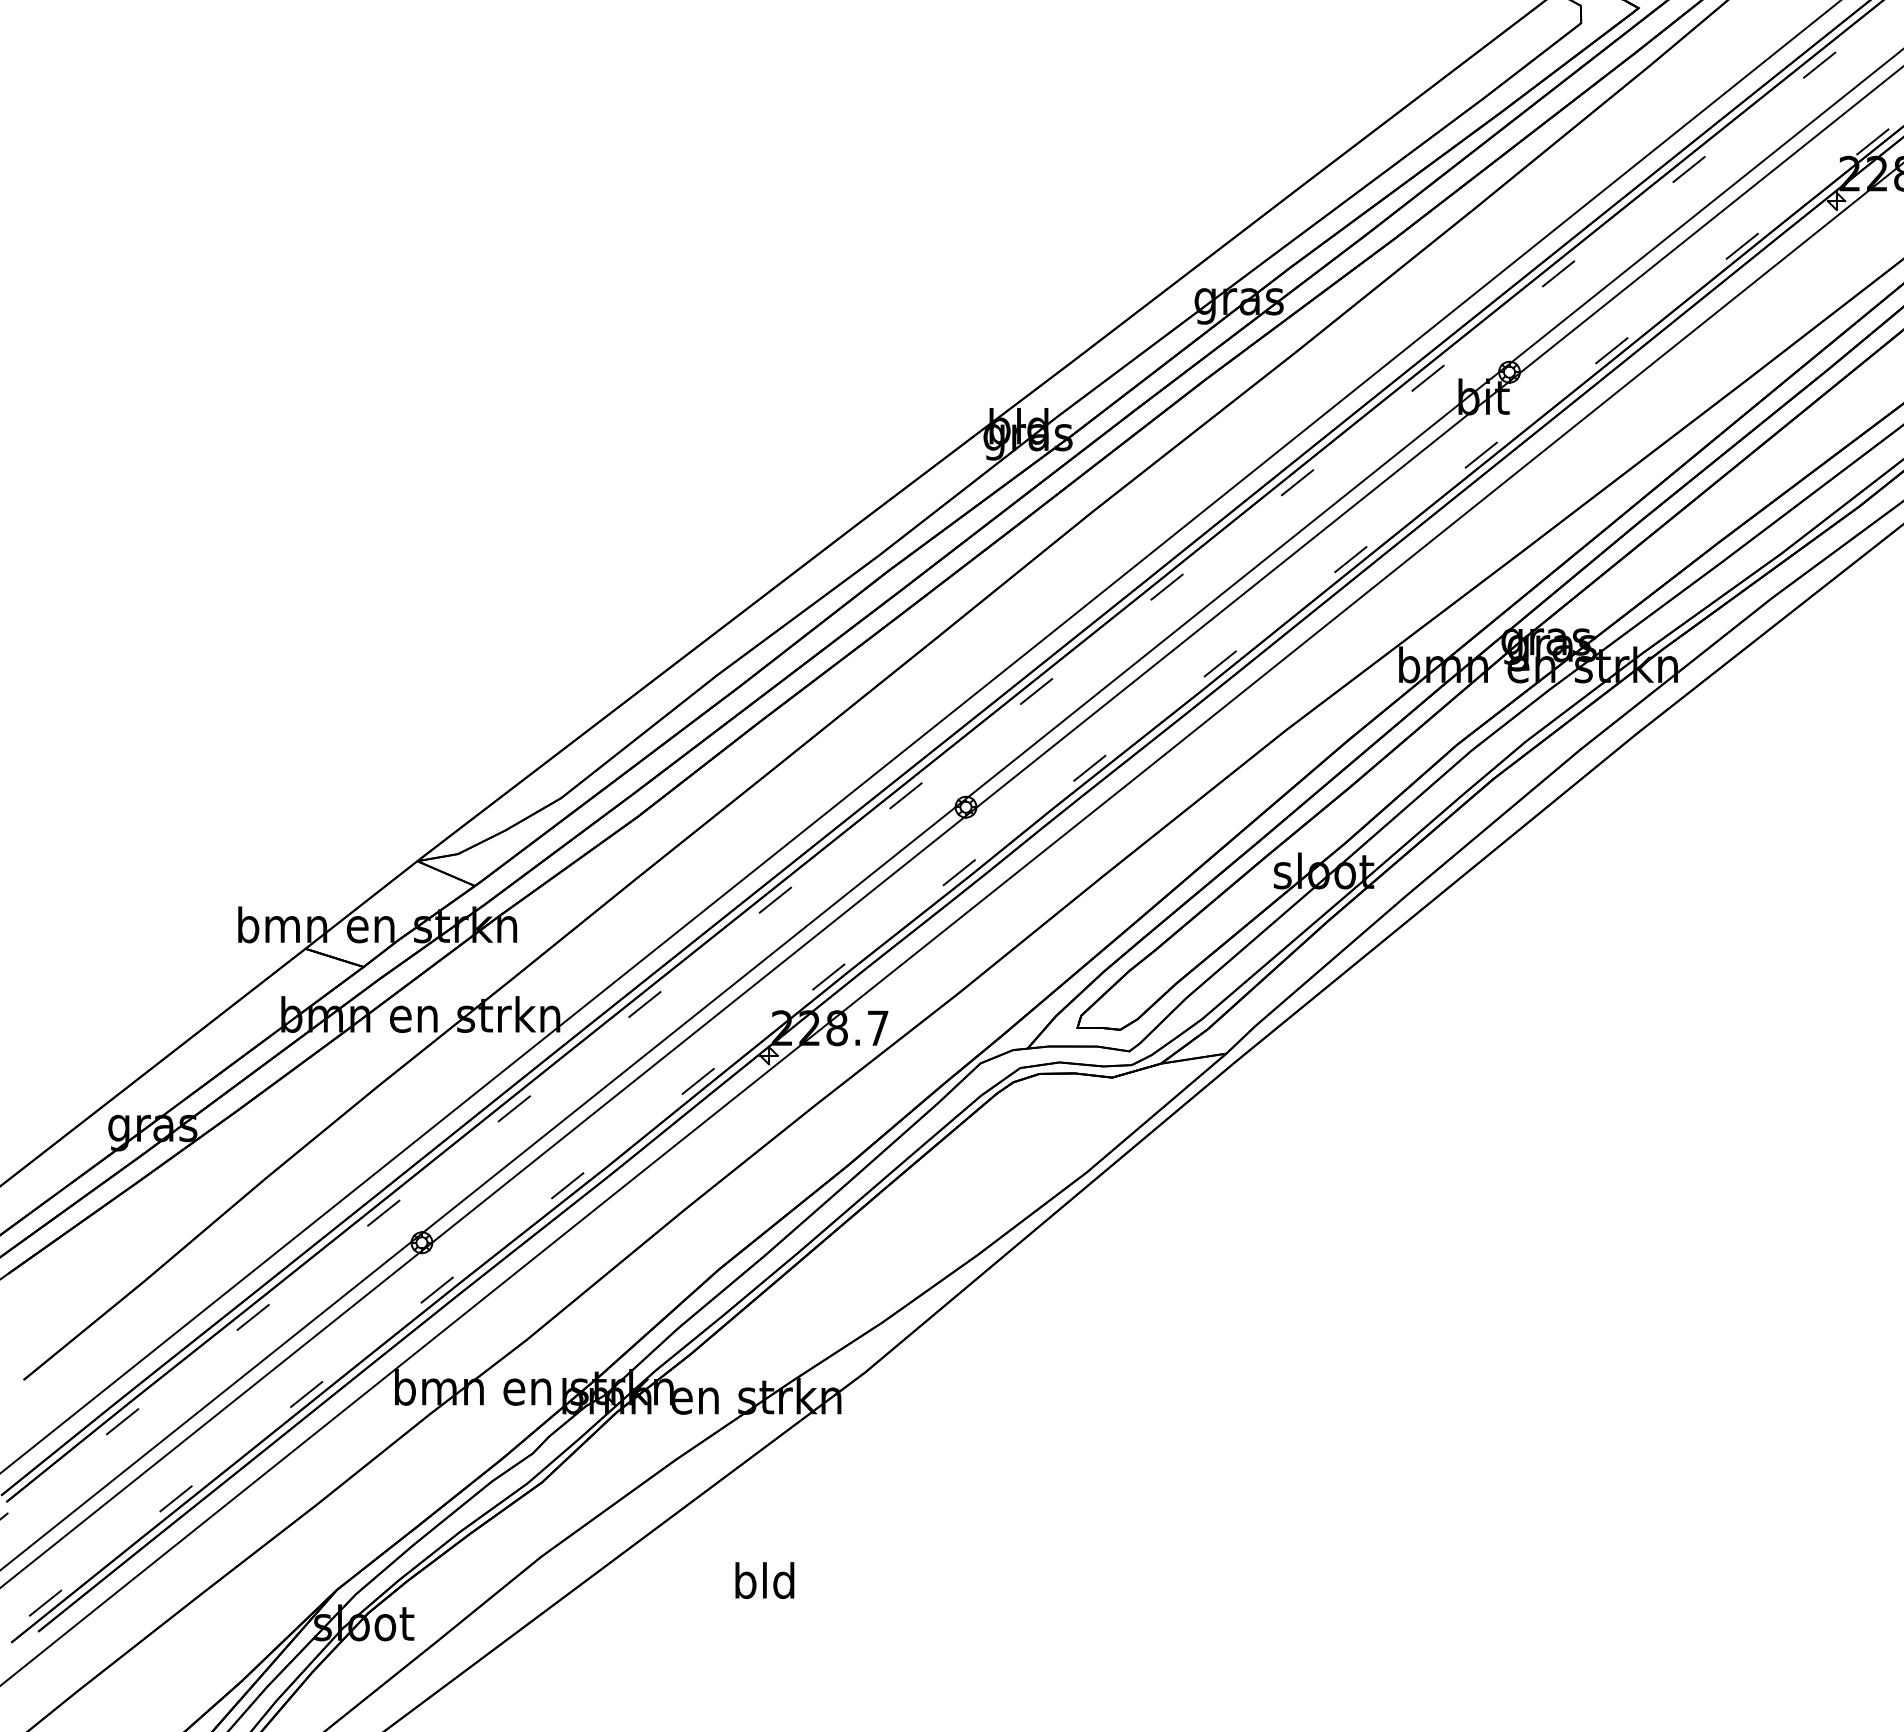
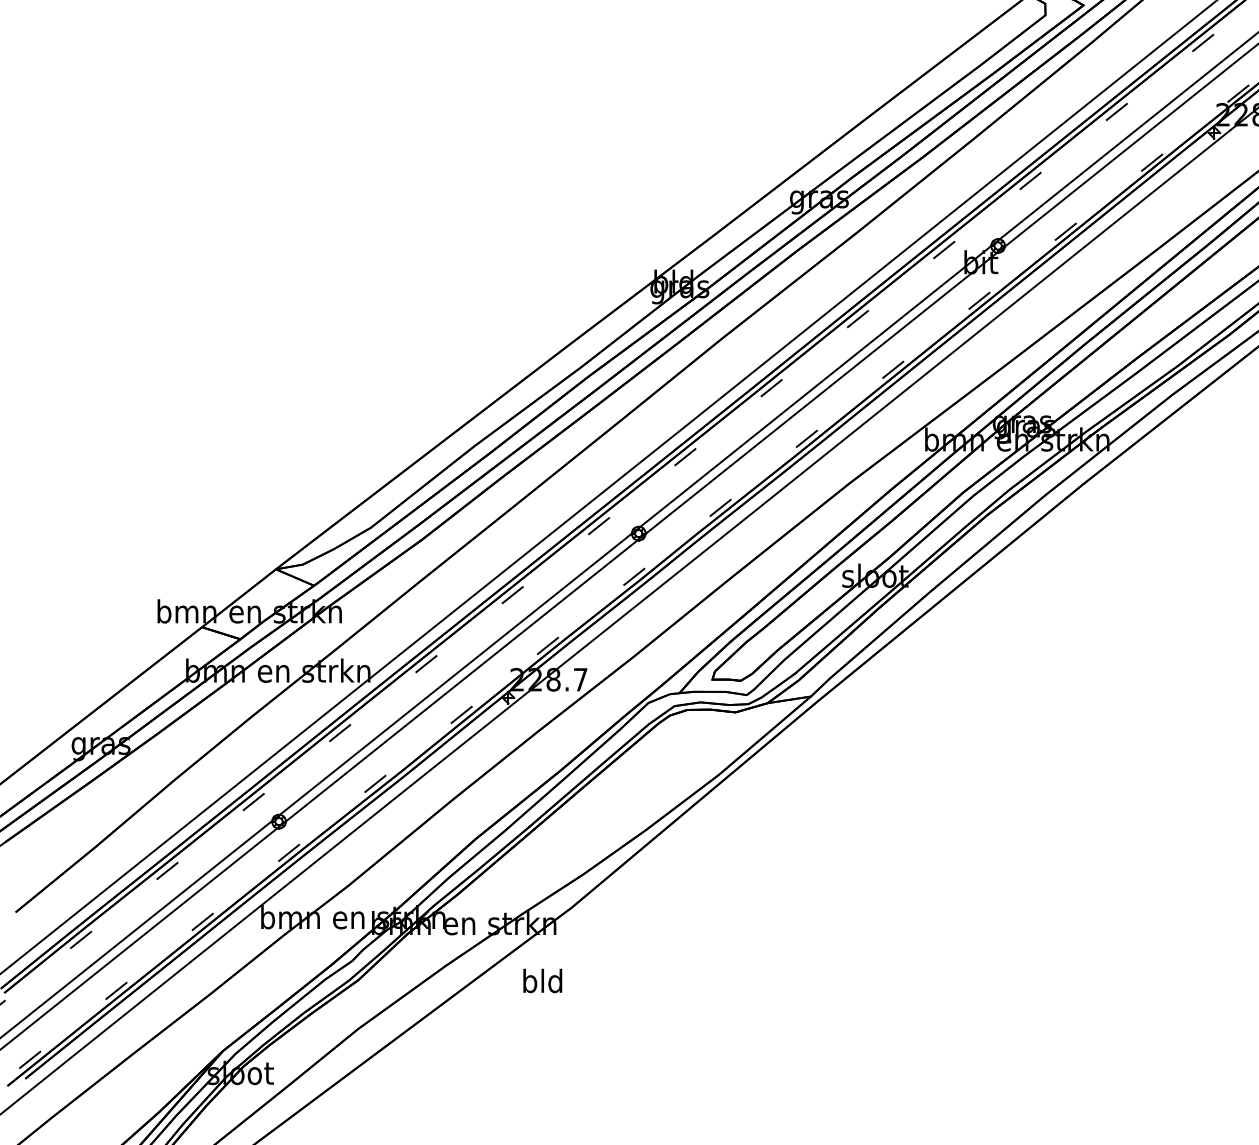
text: (764, 1579) -> (542, 980), moved

